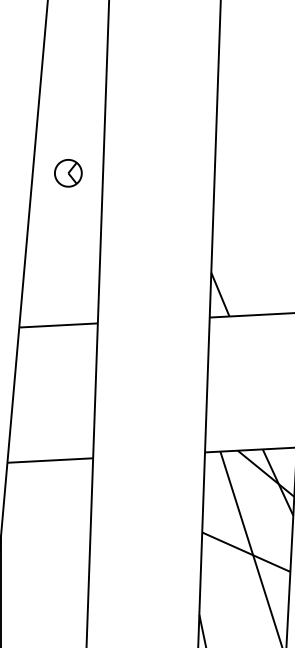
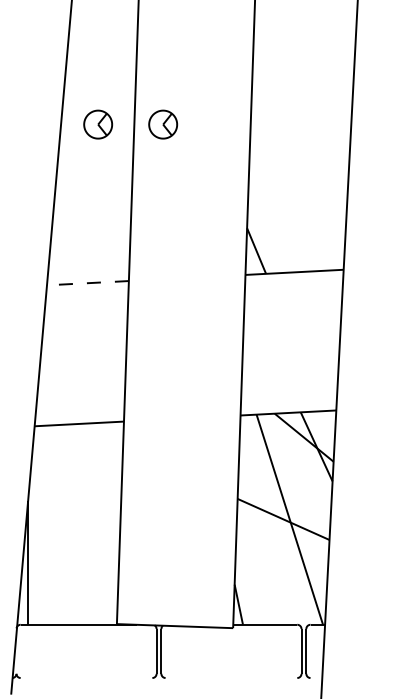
part: (131, 173) -> (163, 124), added
line: (58, 325) -> (87, 283), solid -> dashed

